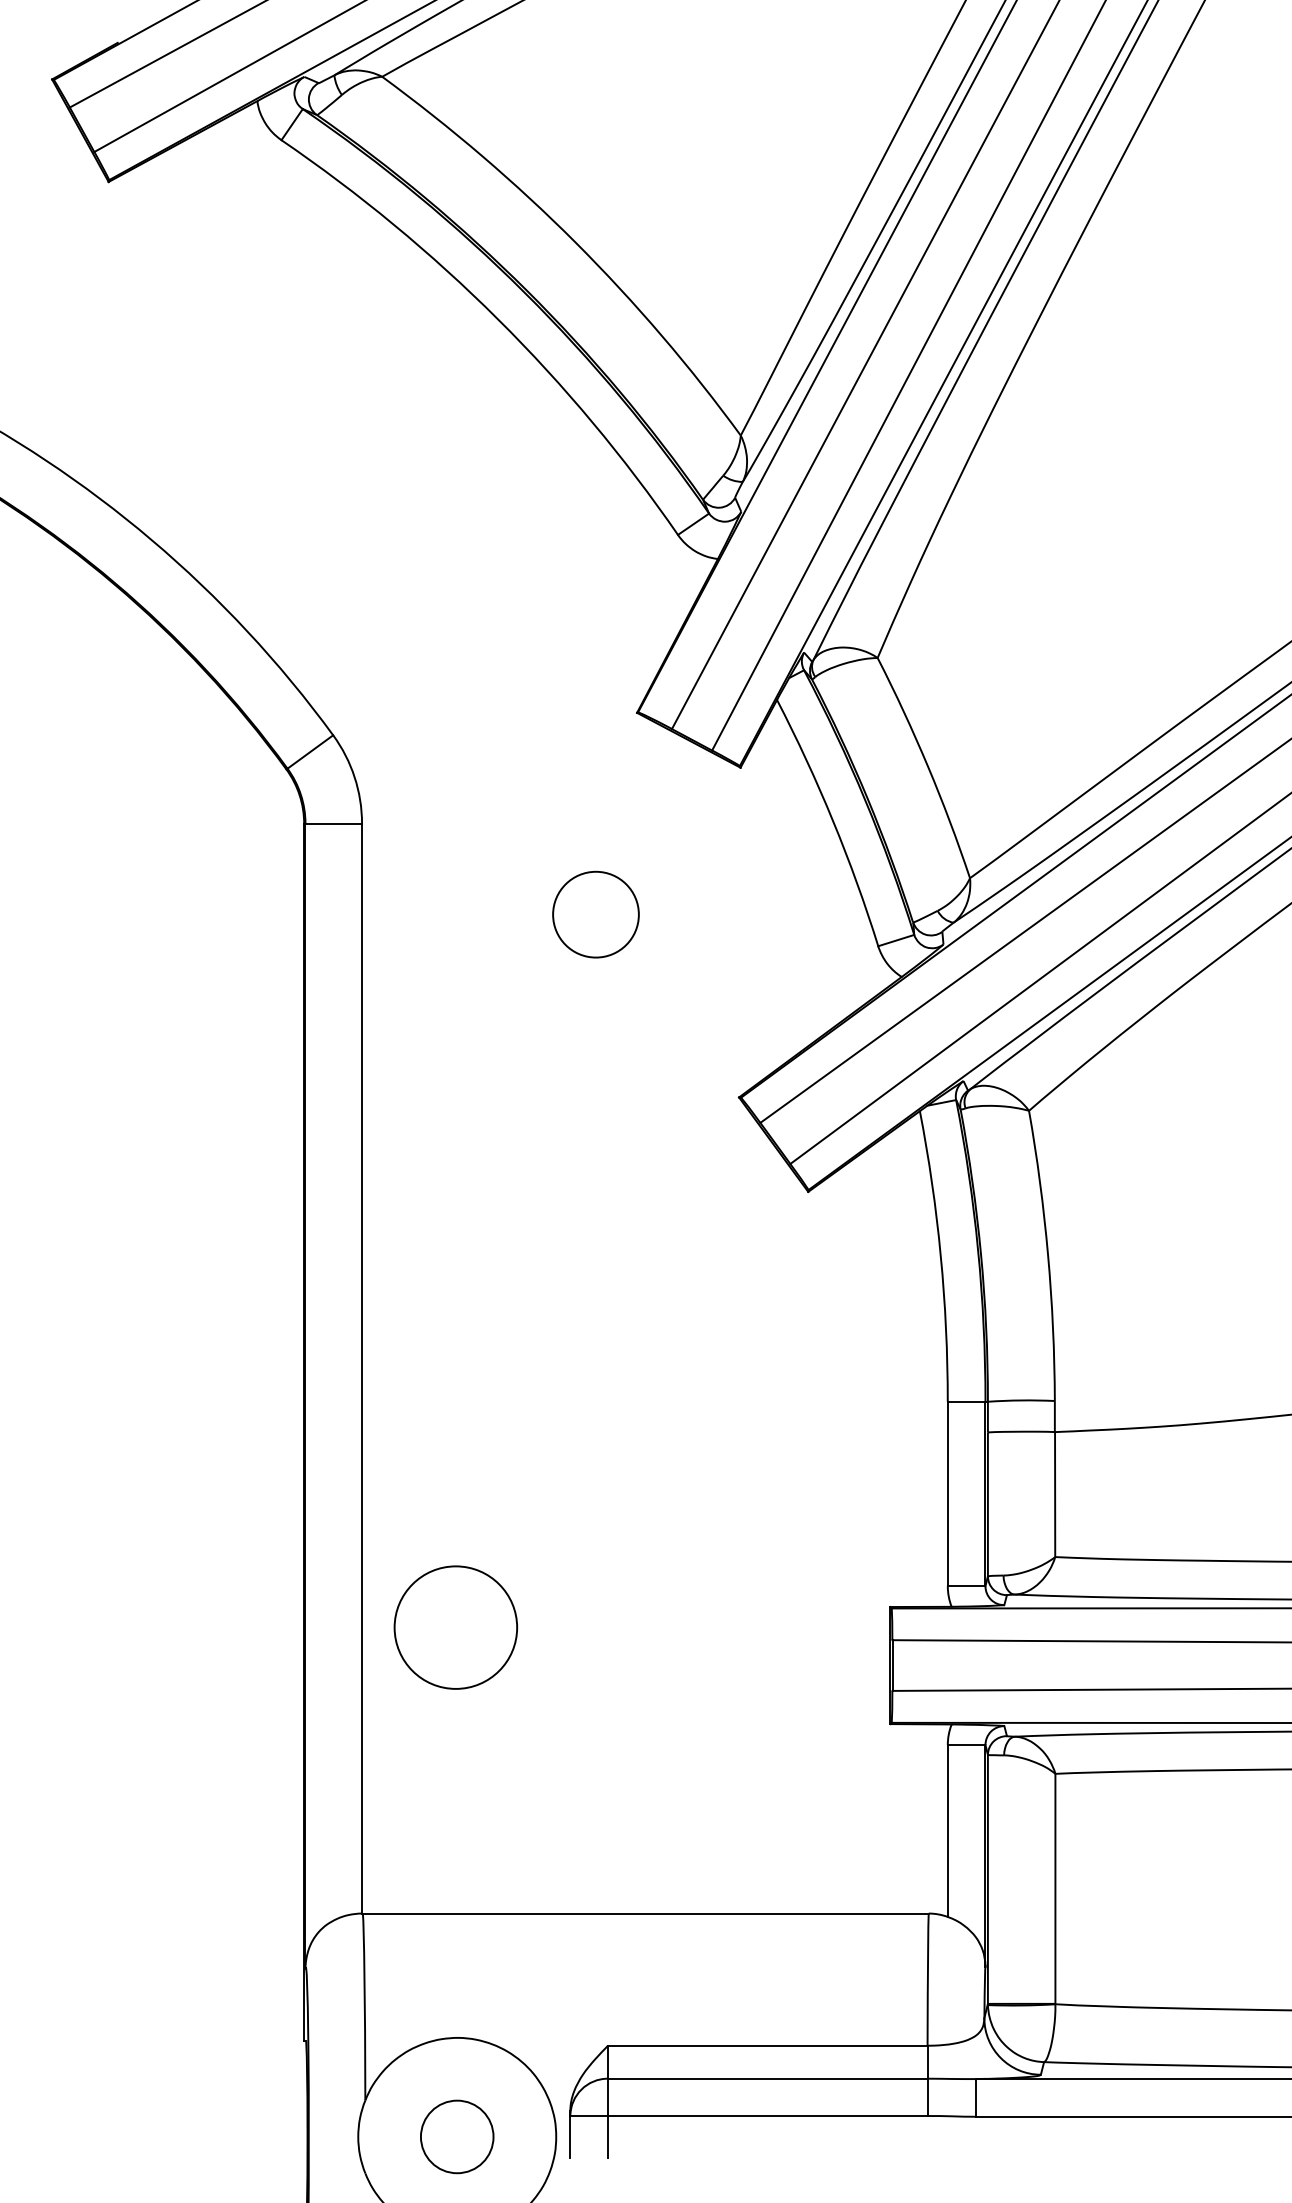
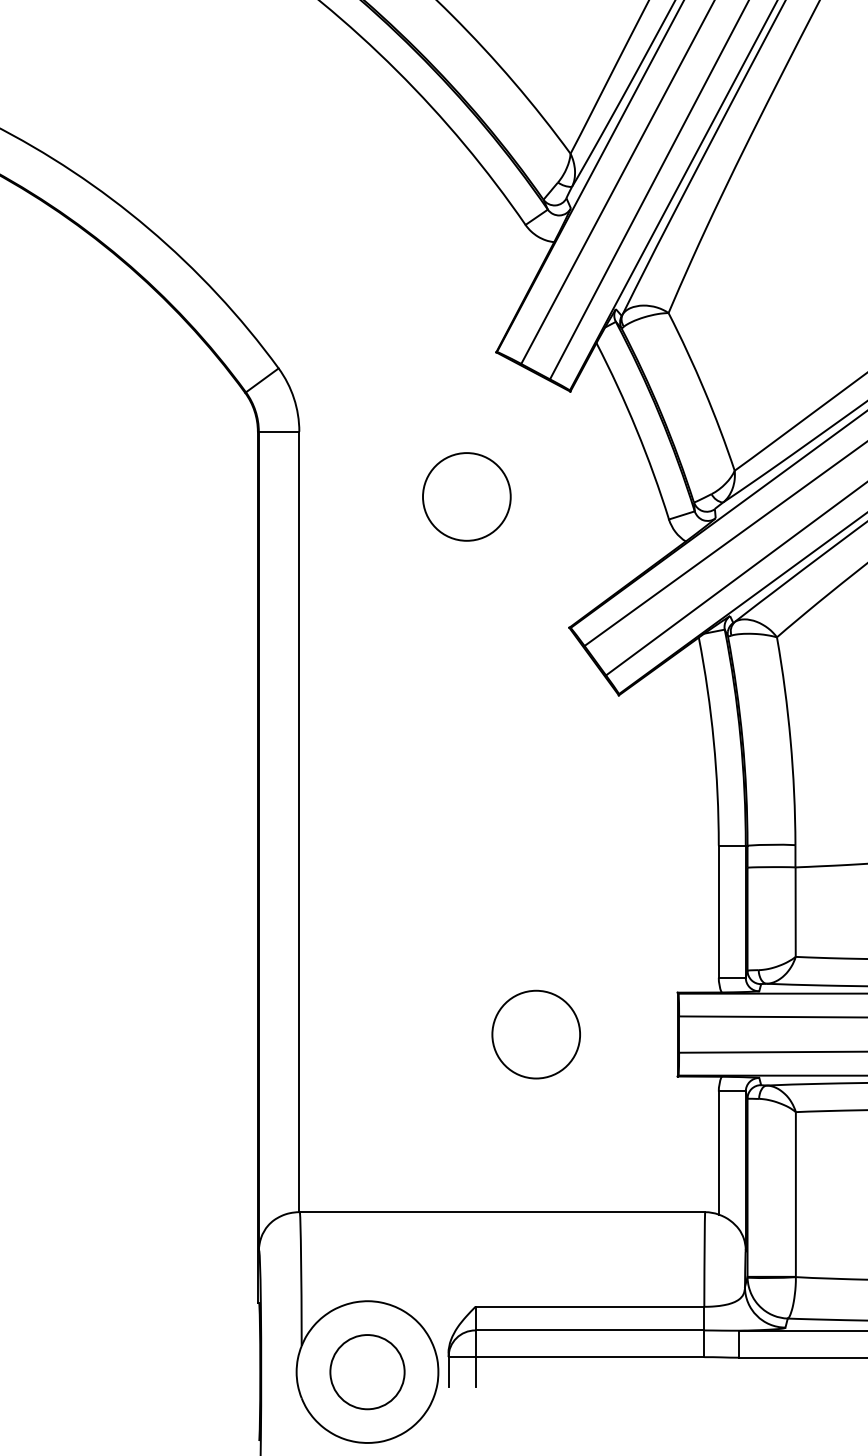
circle: (595, 914) -> (466, 496), size x1.43
circle: (455, 1627) -> (535, 1034), moved
circle: (457, 2136) -> (367, 1371), size x1.43

